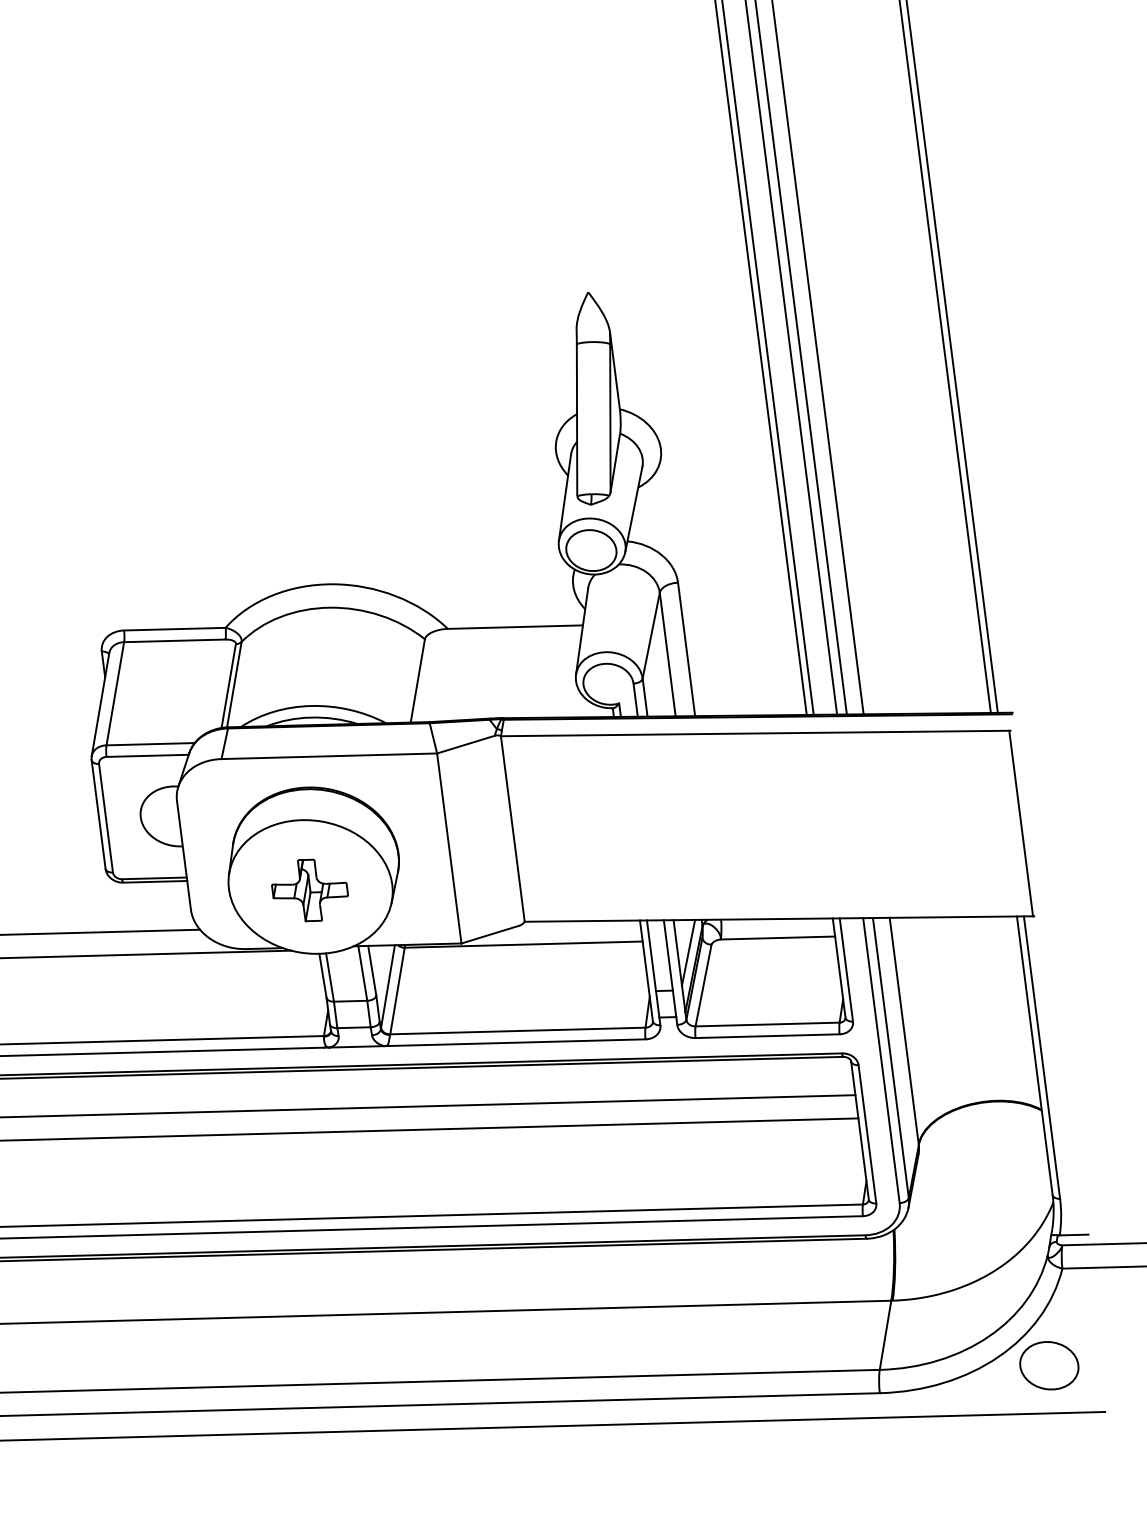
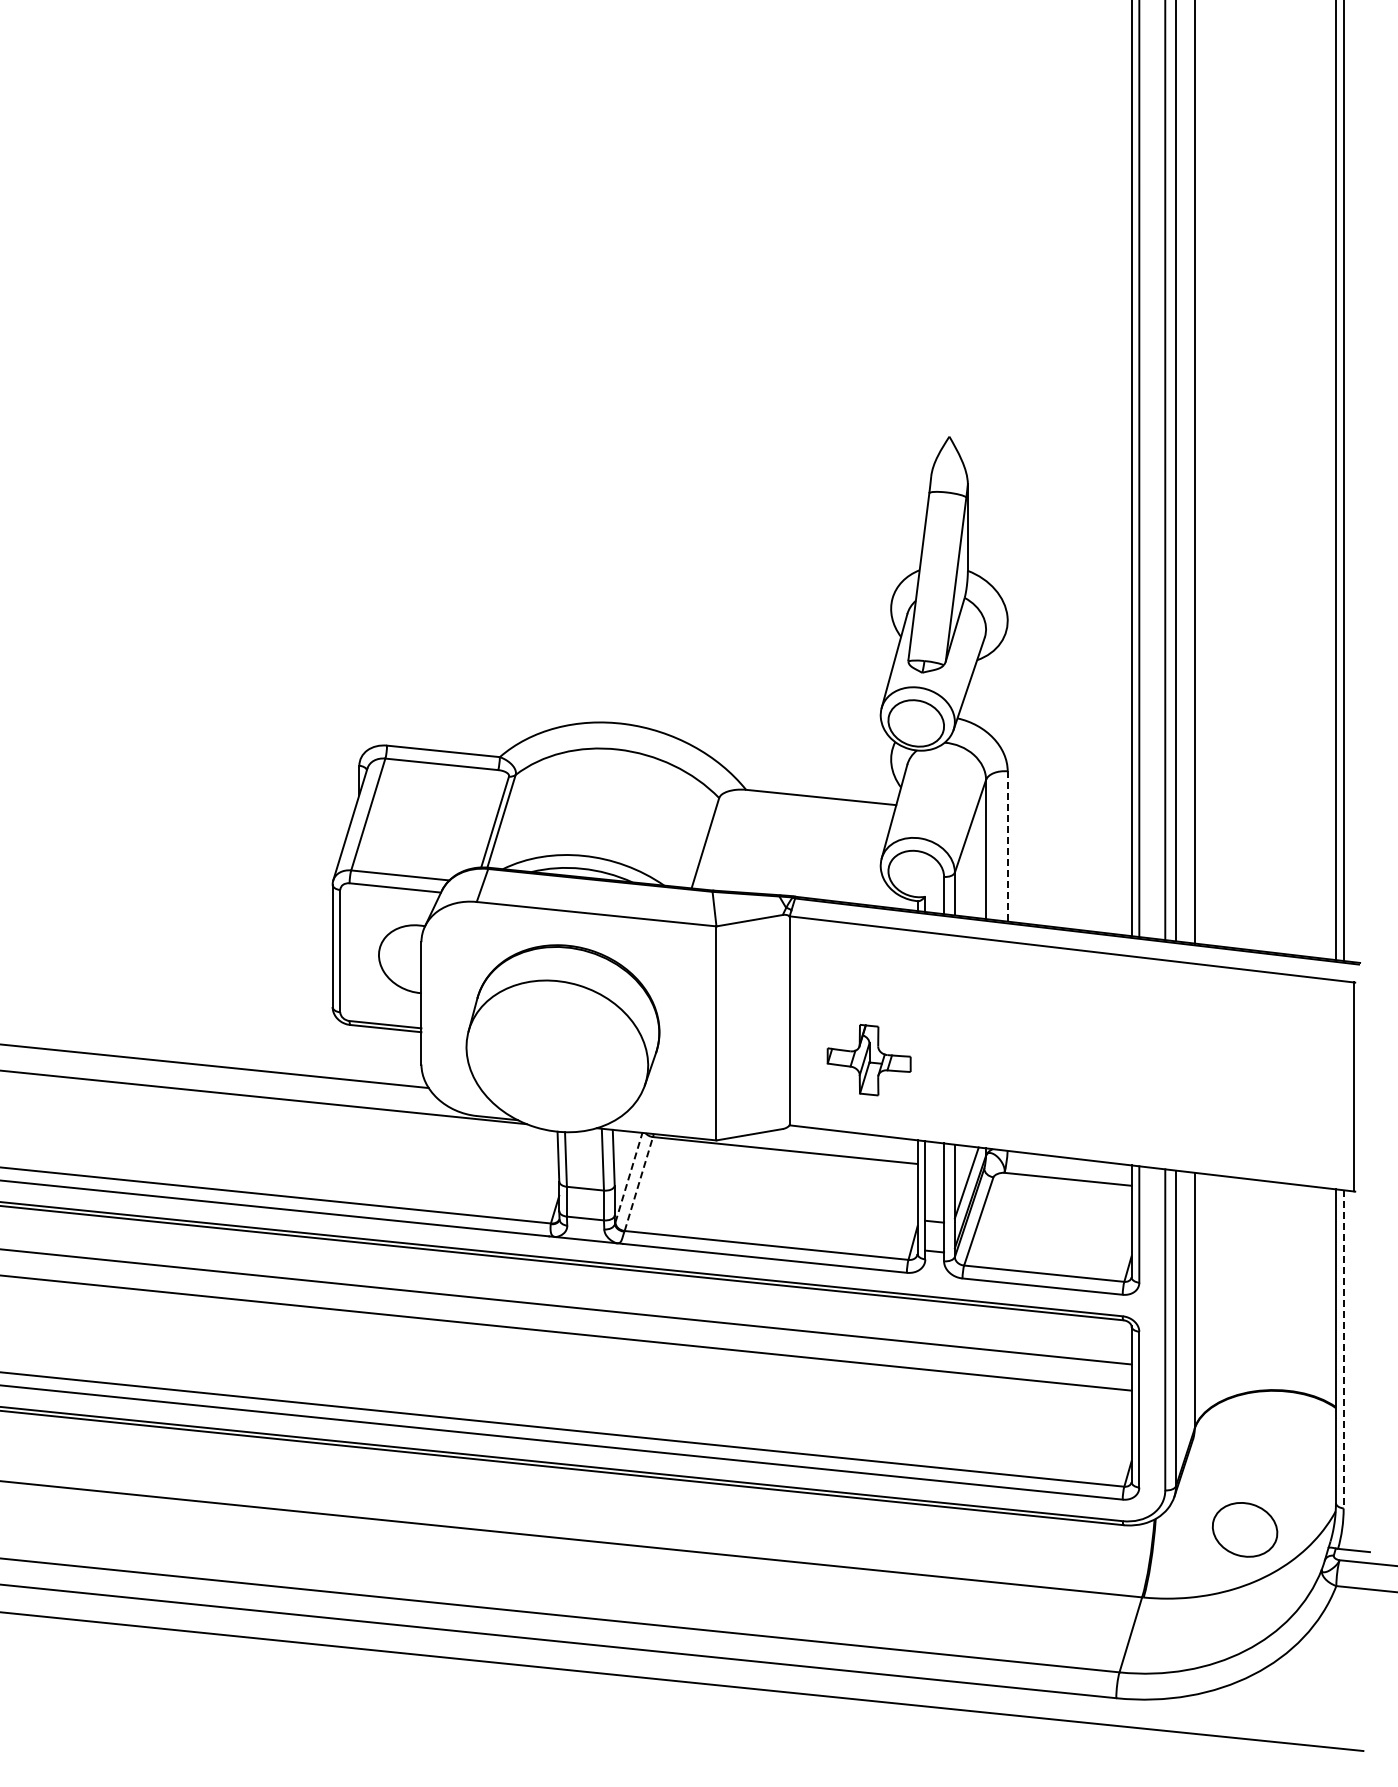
line: (686, 650) -> (1007, 847), solid -> dashed
part: (309, 890) -> (868, 1060), moved
line: (387, 986) -> (628, 1177), solid -> dashed
line: (398, 990) -> (639, 1183), solid -> dashed
line: (1041, 1057) -> (1343, 1349), solid -> dashed
part: (1049, 1365) -> (1245, 1529), moved

